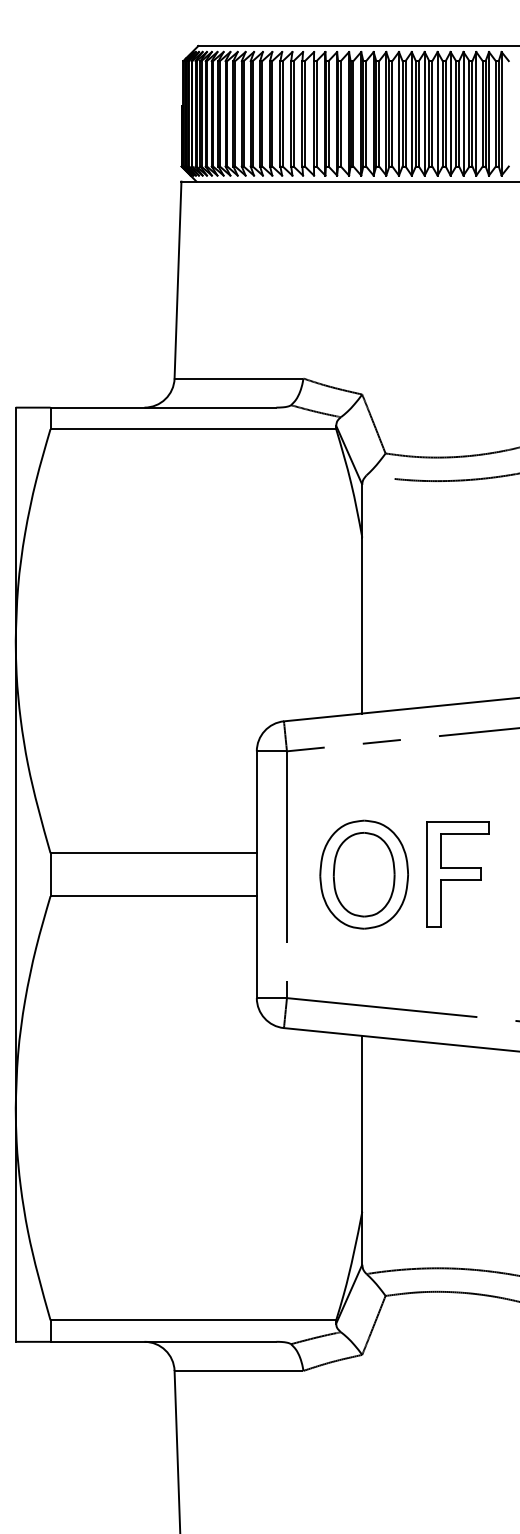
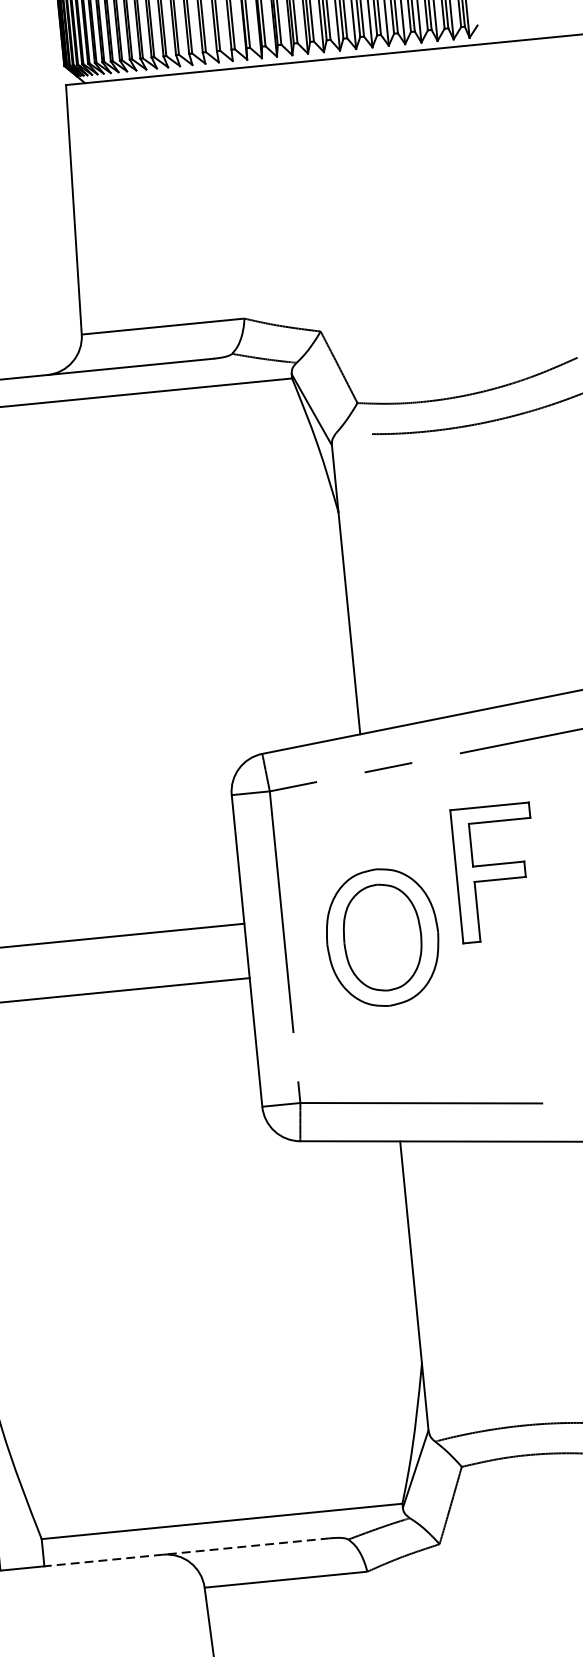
part: (457, 874) -> (495, 872), moved
line: (163, 1341) -> (186, 1551), solid -> dashed

